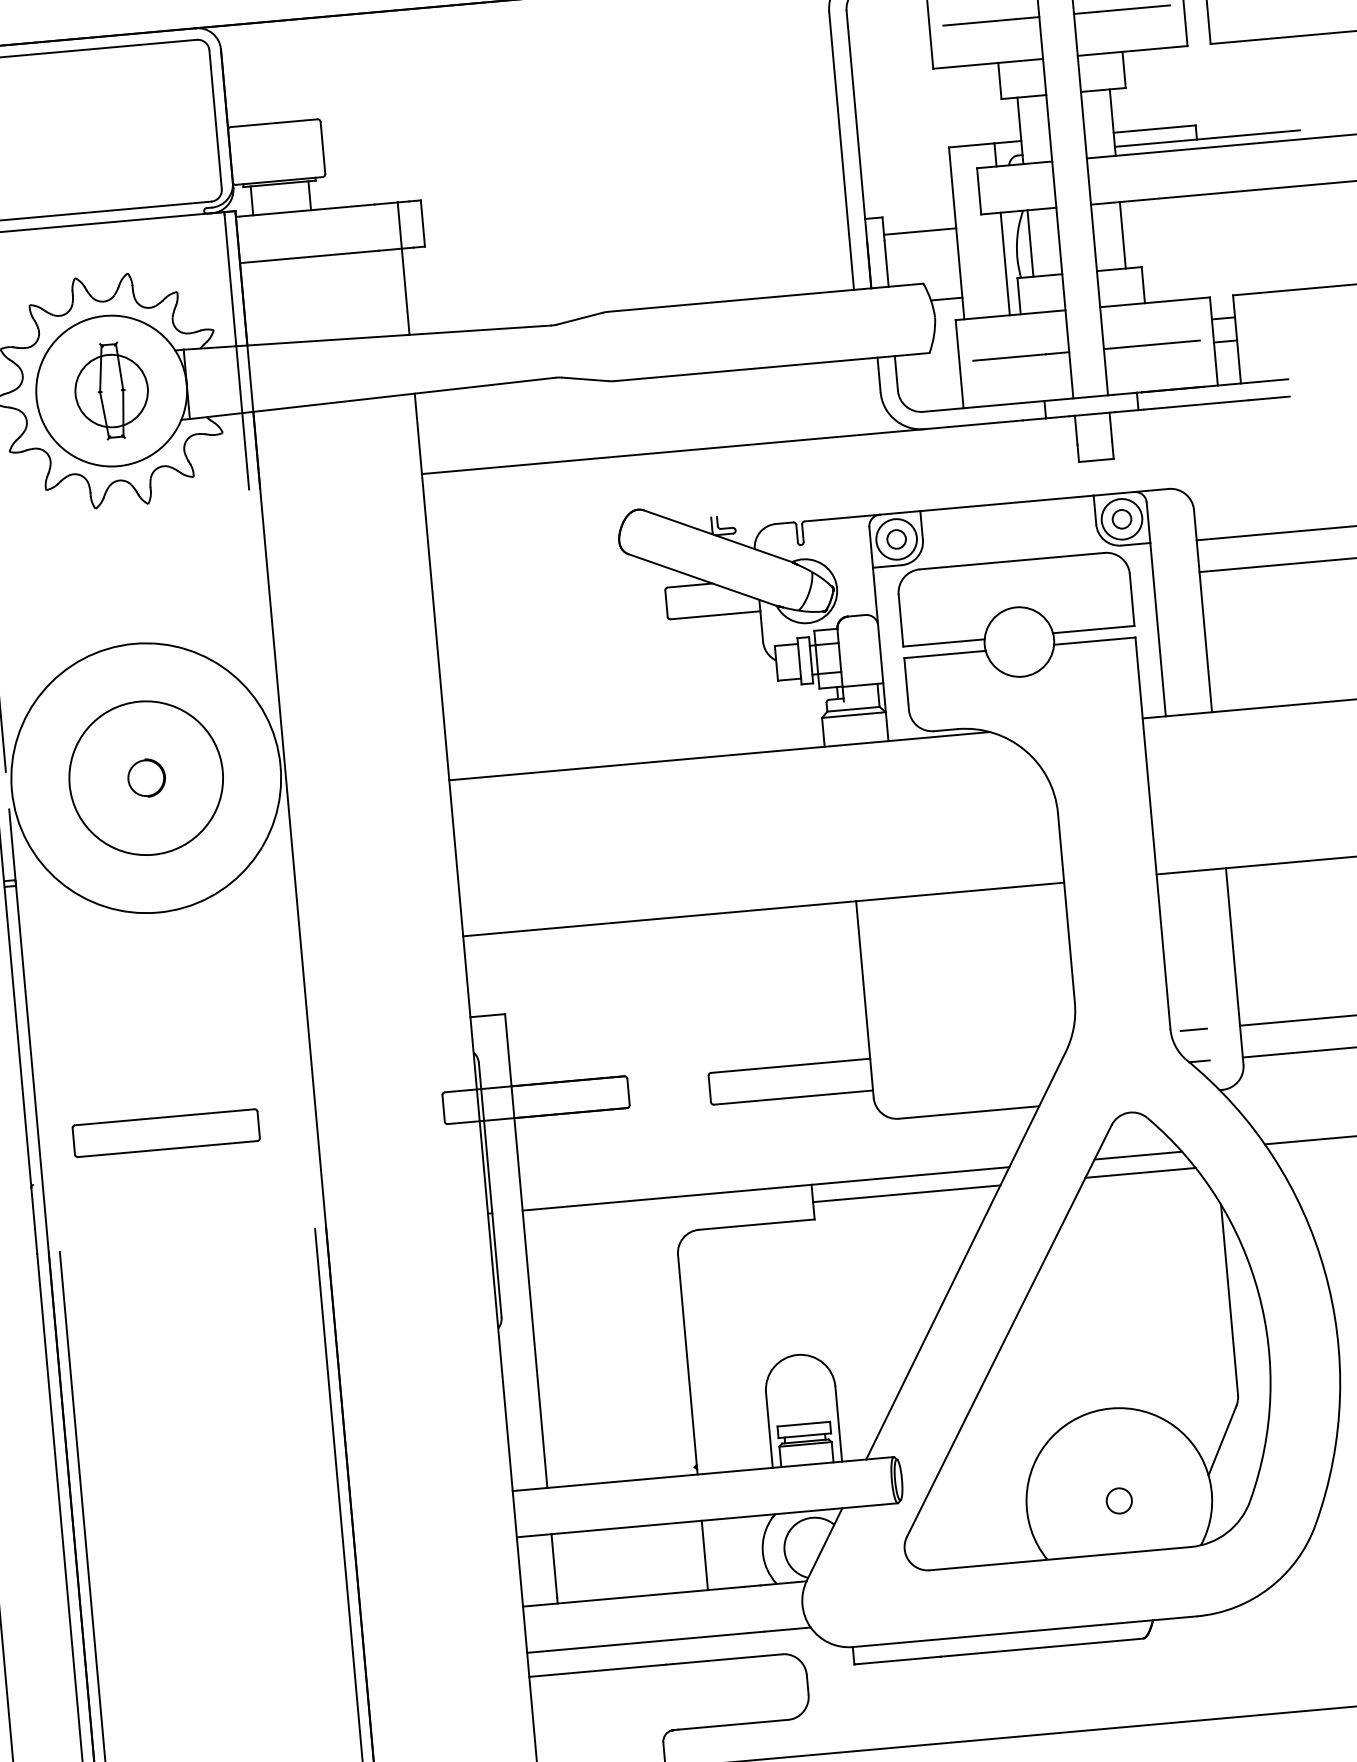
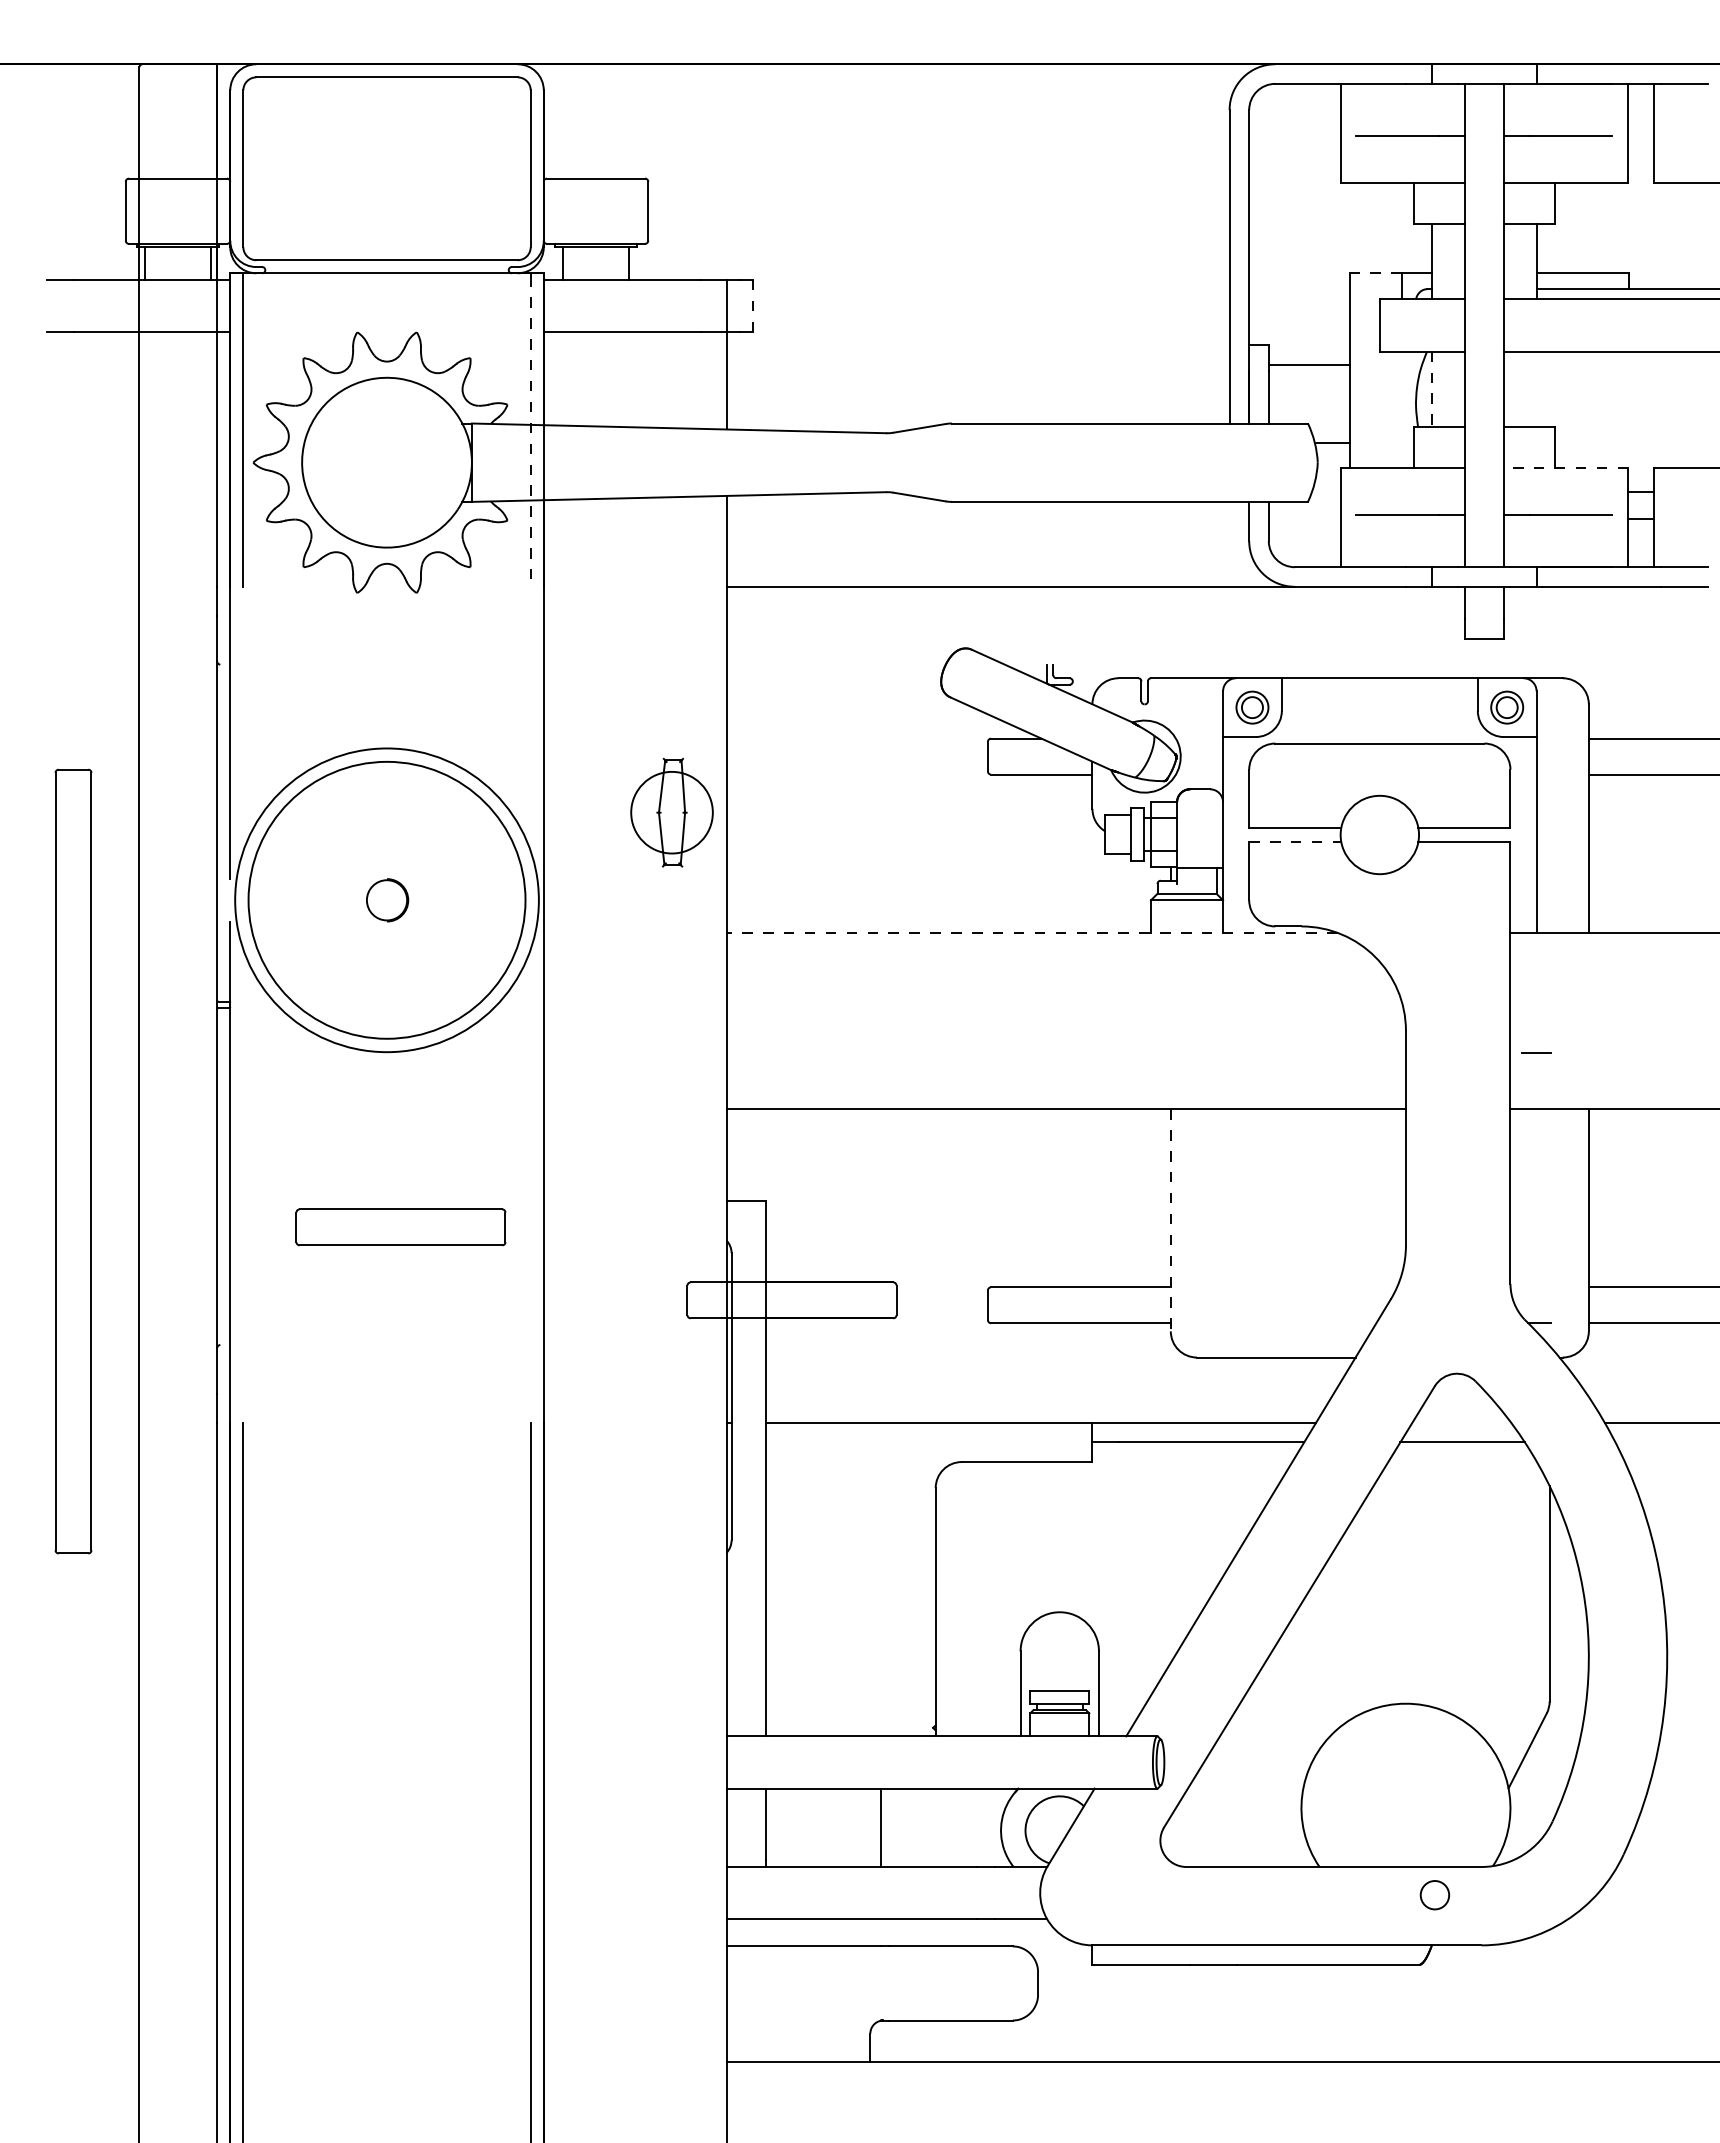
line: (972, 145) -> (1376, 273), solid -> dashed
line: (422, 224) -> (752, 306), solid -> dashed
line: (1122, 234) -> (1536, 388), removed
line: (1030, 243) -> (1432, 389), solid -> dashed
line: (1004, 263) -> (1401, 409), removed
line: (1154, 302) -> (1565, 467), solid -> dashed
line: (237, 352) -> (531, 432), solid -> dashed
part: (111, 390) -> (671, 812), moved
circle: (1122, 519) -> (1507, 707), size x0.7
circle: (896, 539) -> (1252, 707), size x0.7
line: (945, 654) -> (1295, 841), solid -> dashed
line: (719, 755) -> (1032, 932), solid -> dashed
circle: (145, 777) -> (386, 899), size x1.6
line: (864, 999) -> (1170, 1220), solid -> dashed
line: (1193, 1029) -> (1536, 1052), moved
part: (165, 1133) -> (400, 1227), moved
line: (1138, 1155) -> (1461, 1422), removed
circle: (1118, 1501) -> (1434, 1895), moved
line: (704, 1555) -> (880, 1827), moved

